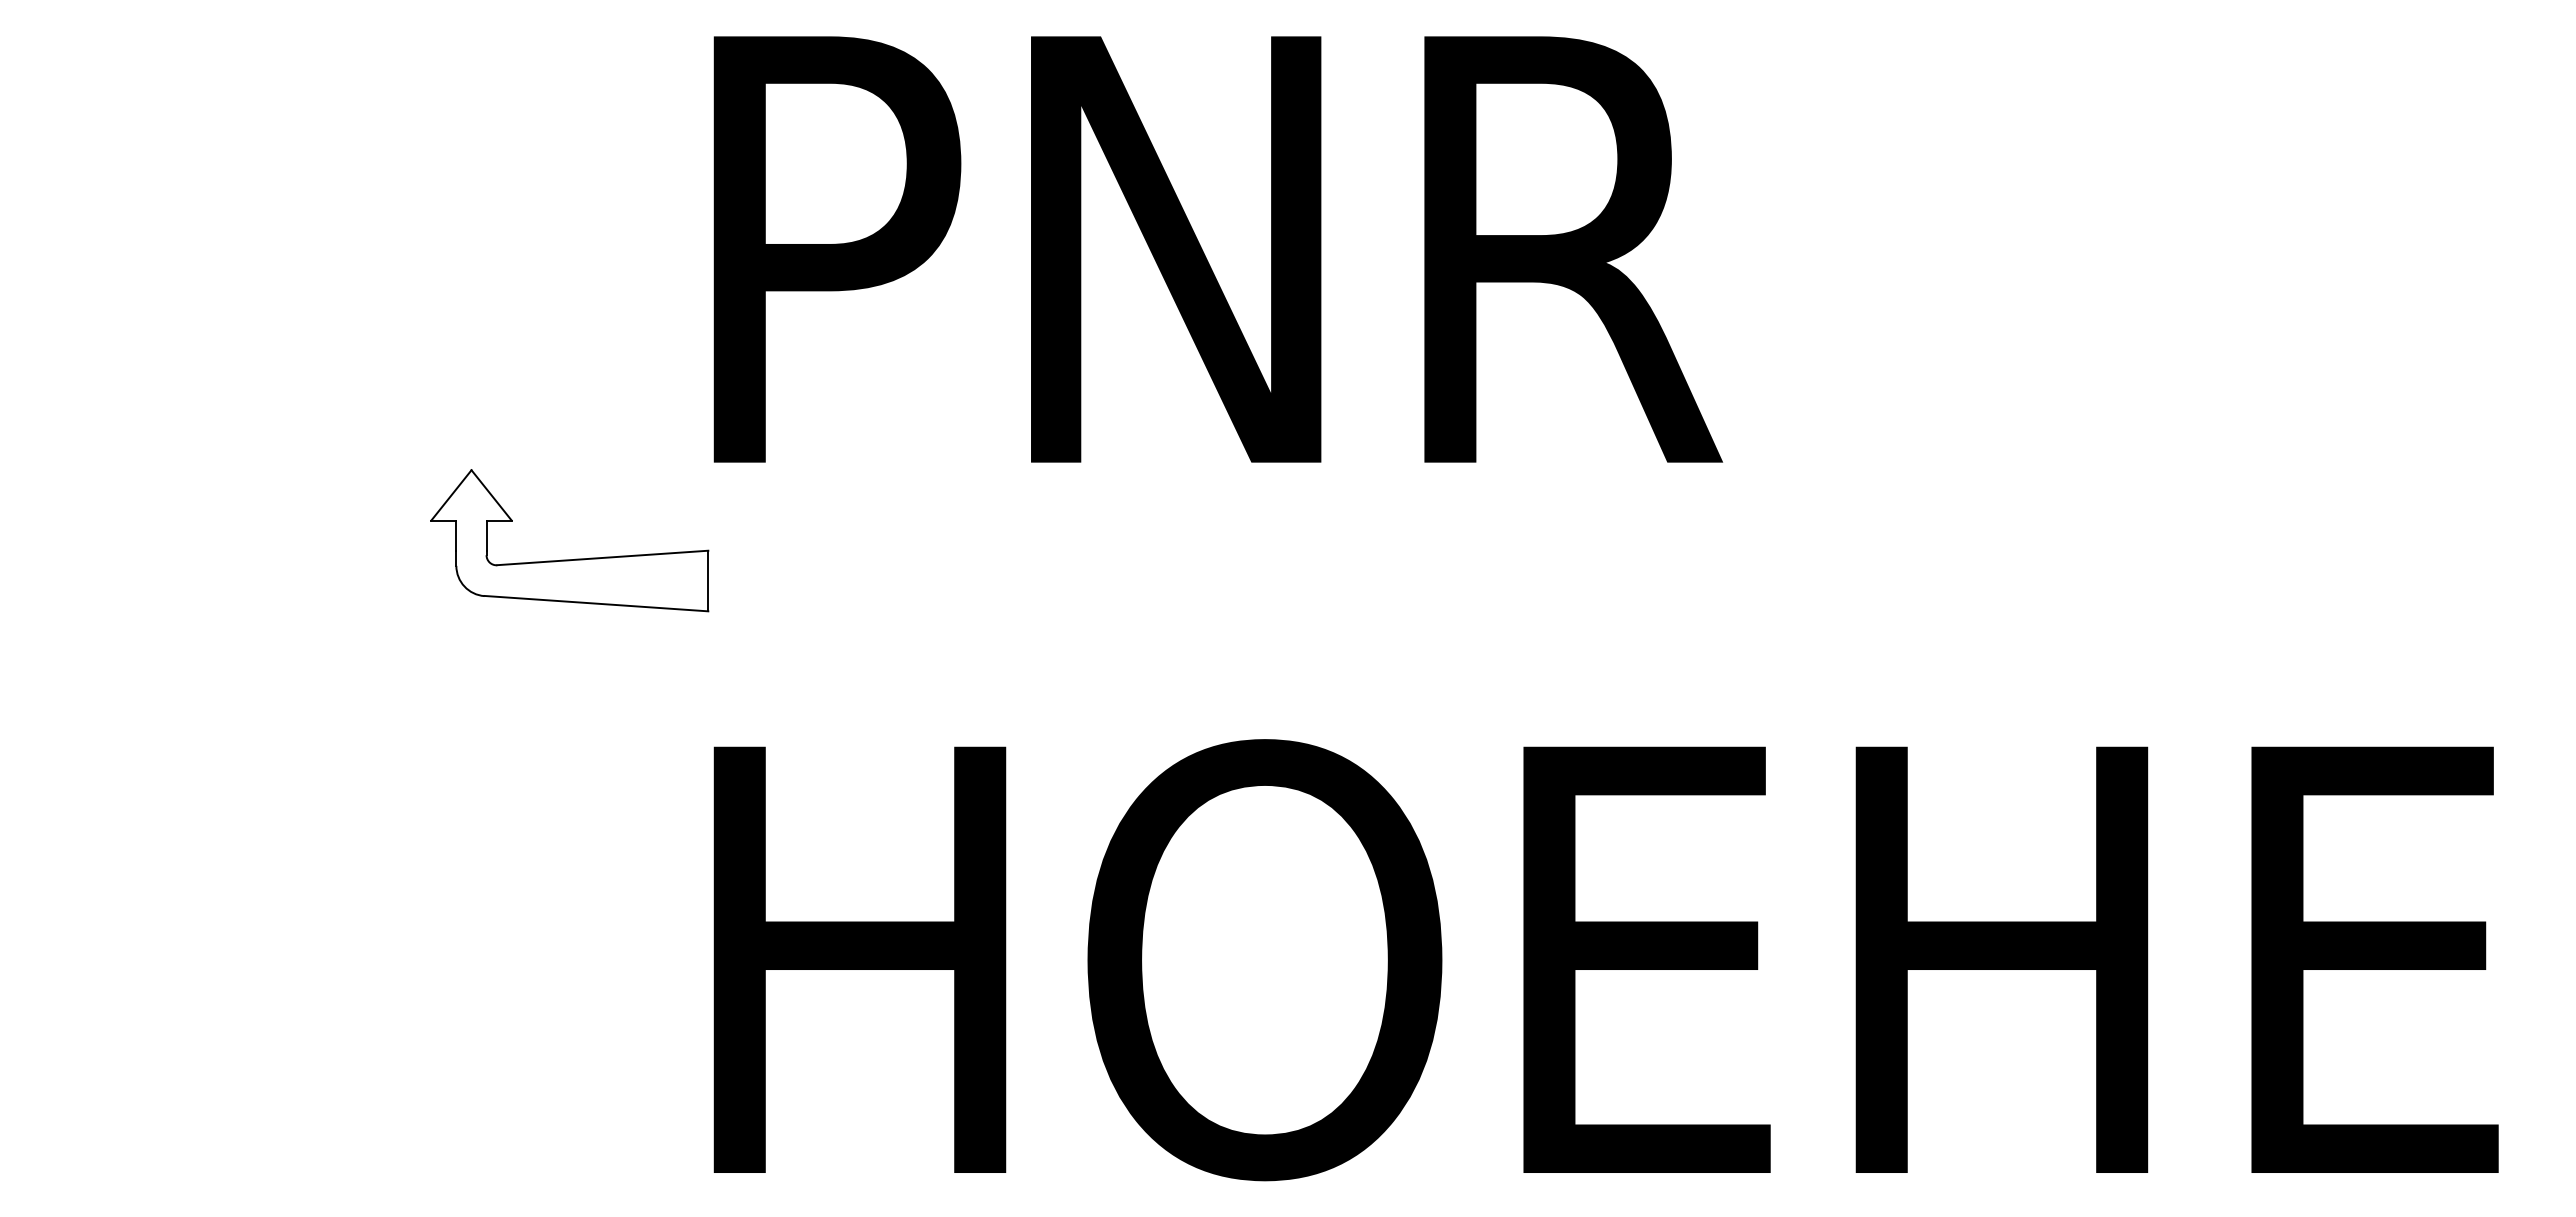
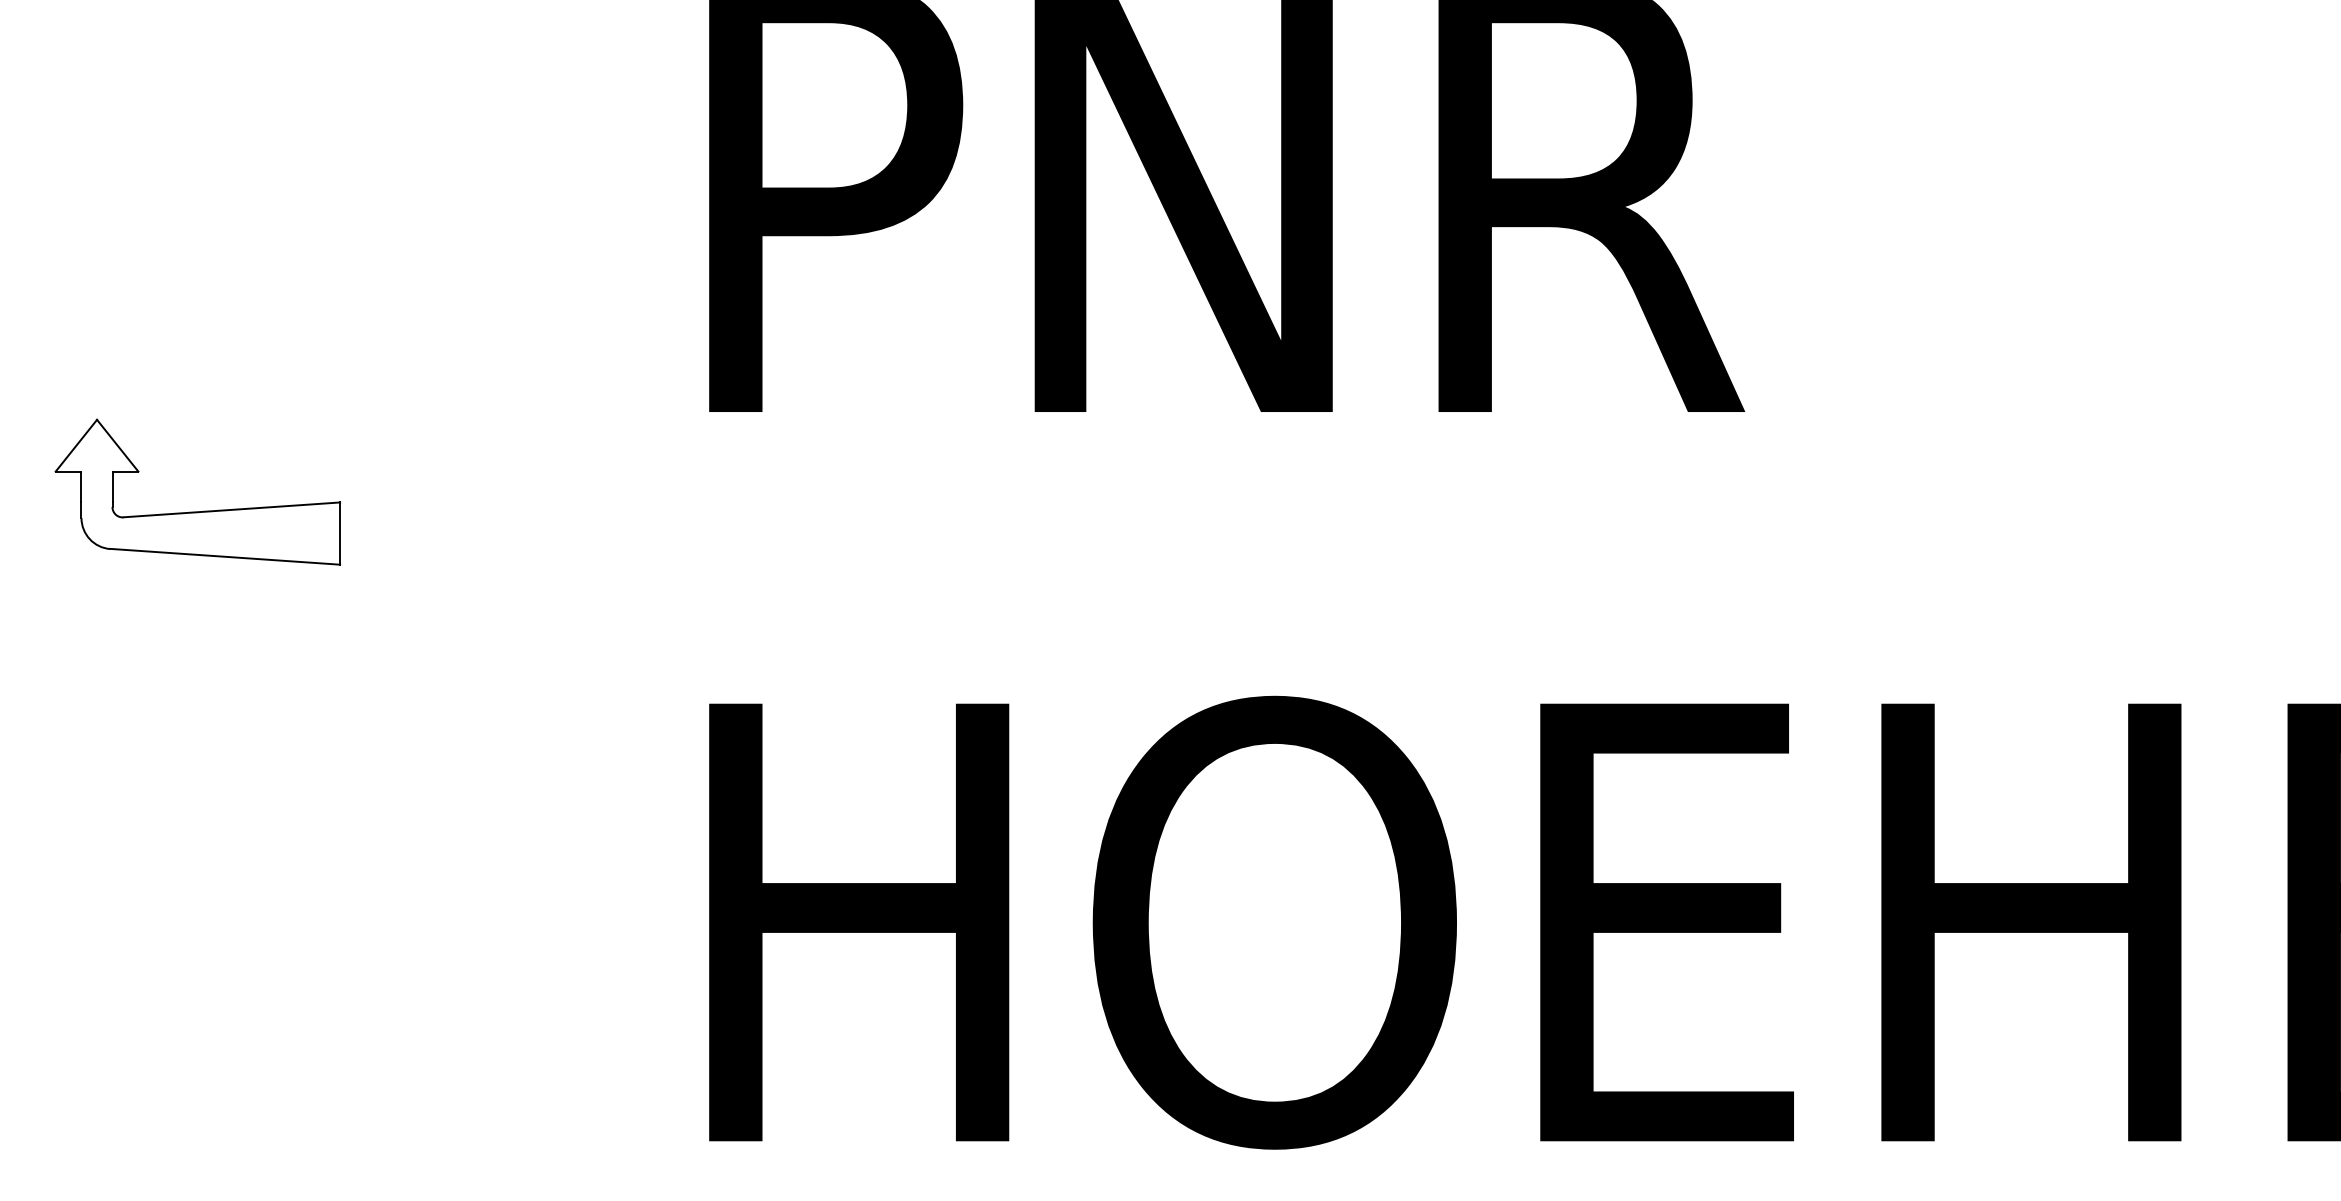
part: (575, 558) -> (203, 510), moved

